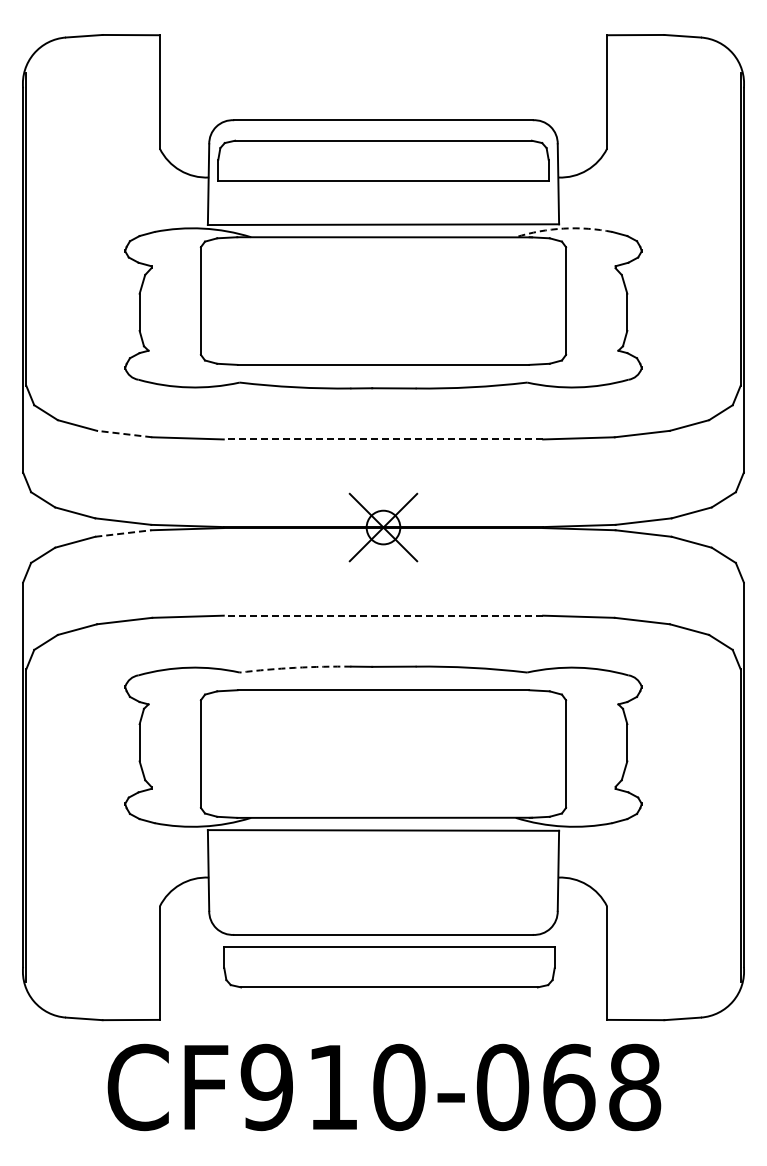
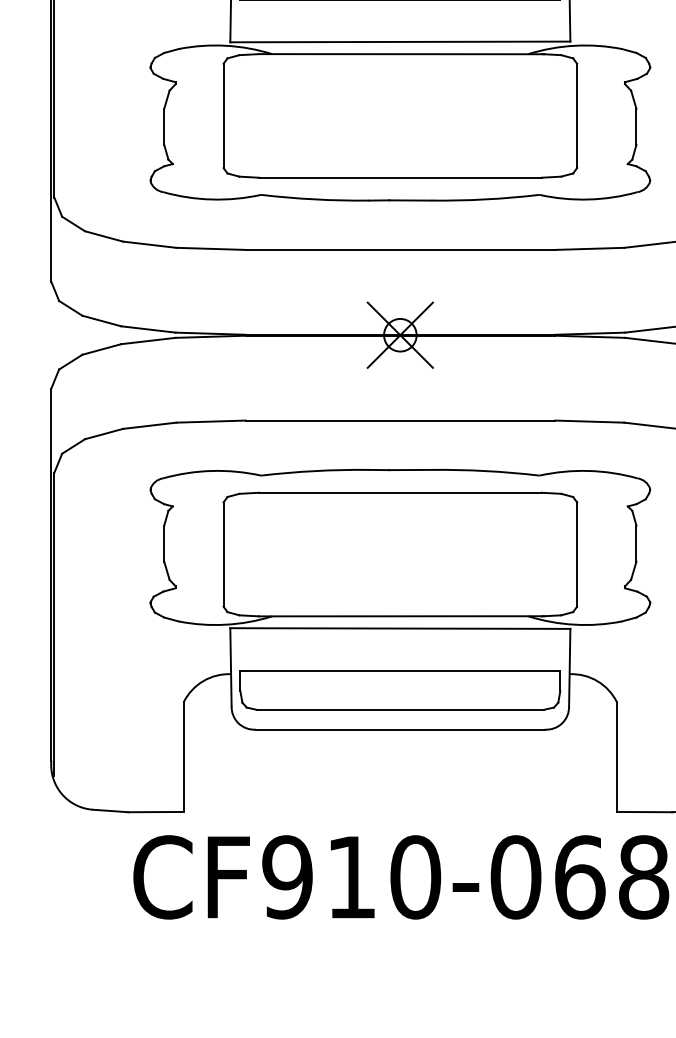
arc: (563, 228) -> (574, 45), dashed -> solid
line: (124, 434) -> (149, 245), dashed -> solid
line: (383, 439) -> (400, 249), dashed -> solid
line: (123, 533) -> (148, 340), dashed -> solid
line: (383, 615) -> (400, 420), dashed -> solid
arc: (295, 667) -> (315, 470), dashed -> solid
part: (389, 967) -> (400, 690), moved

